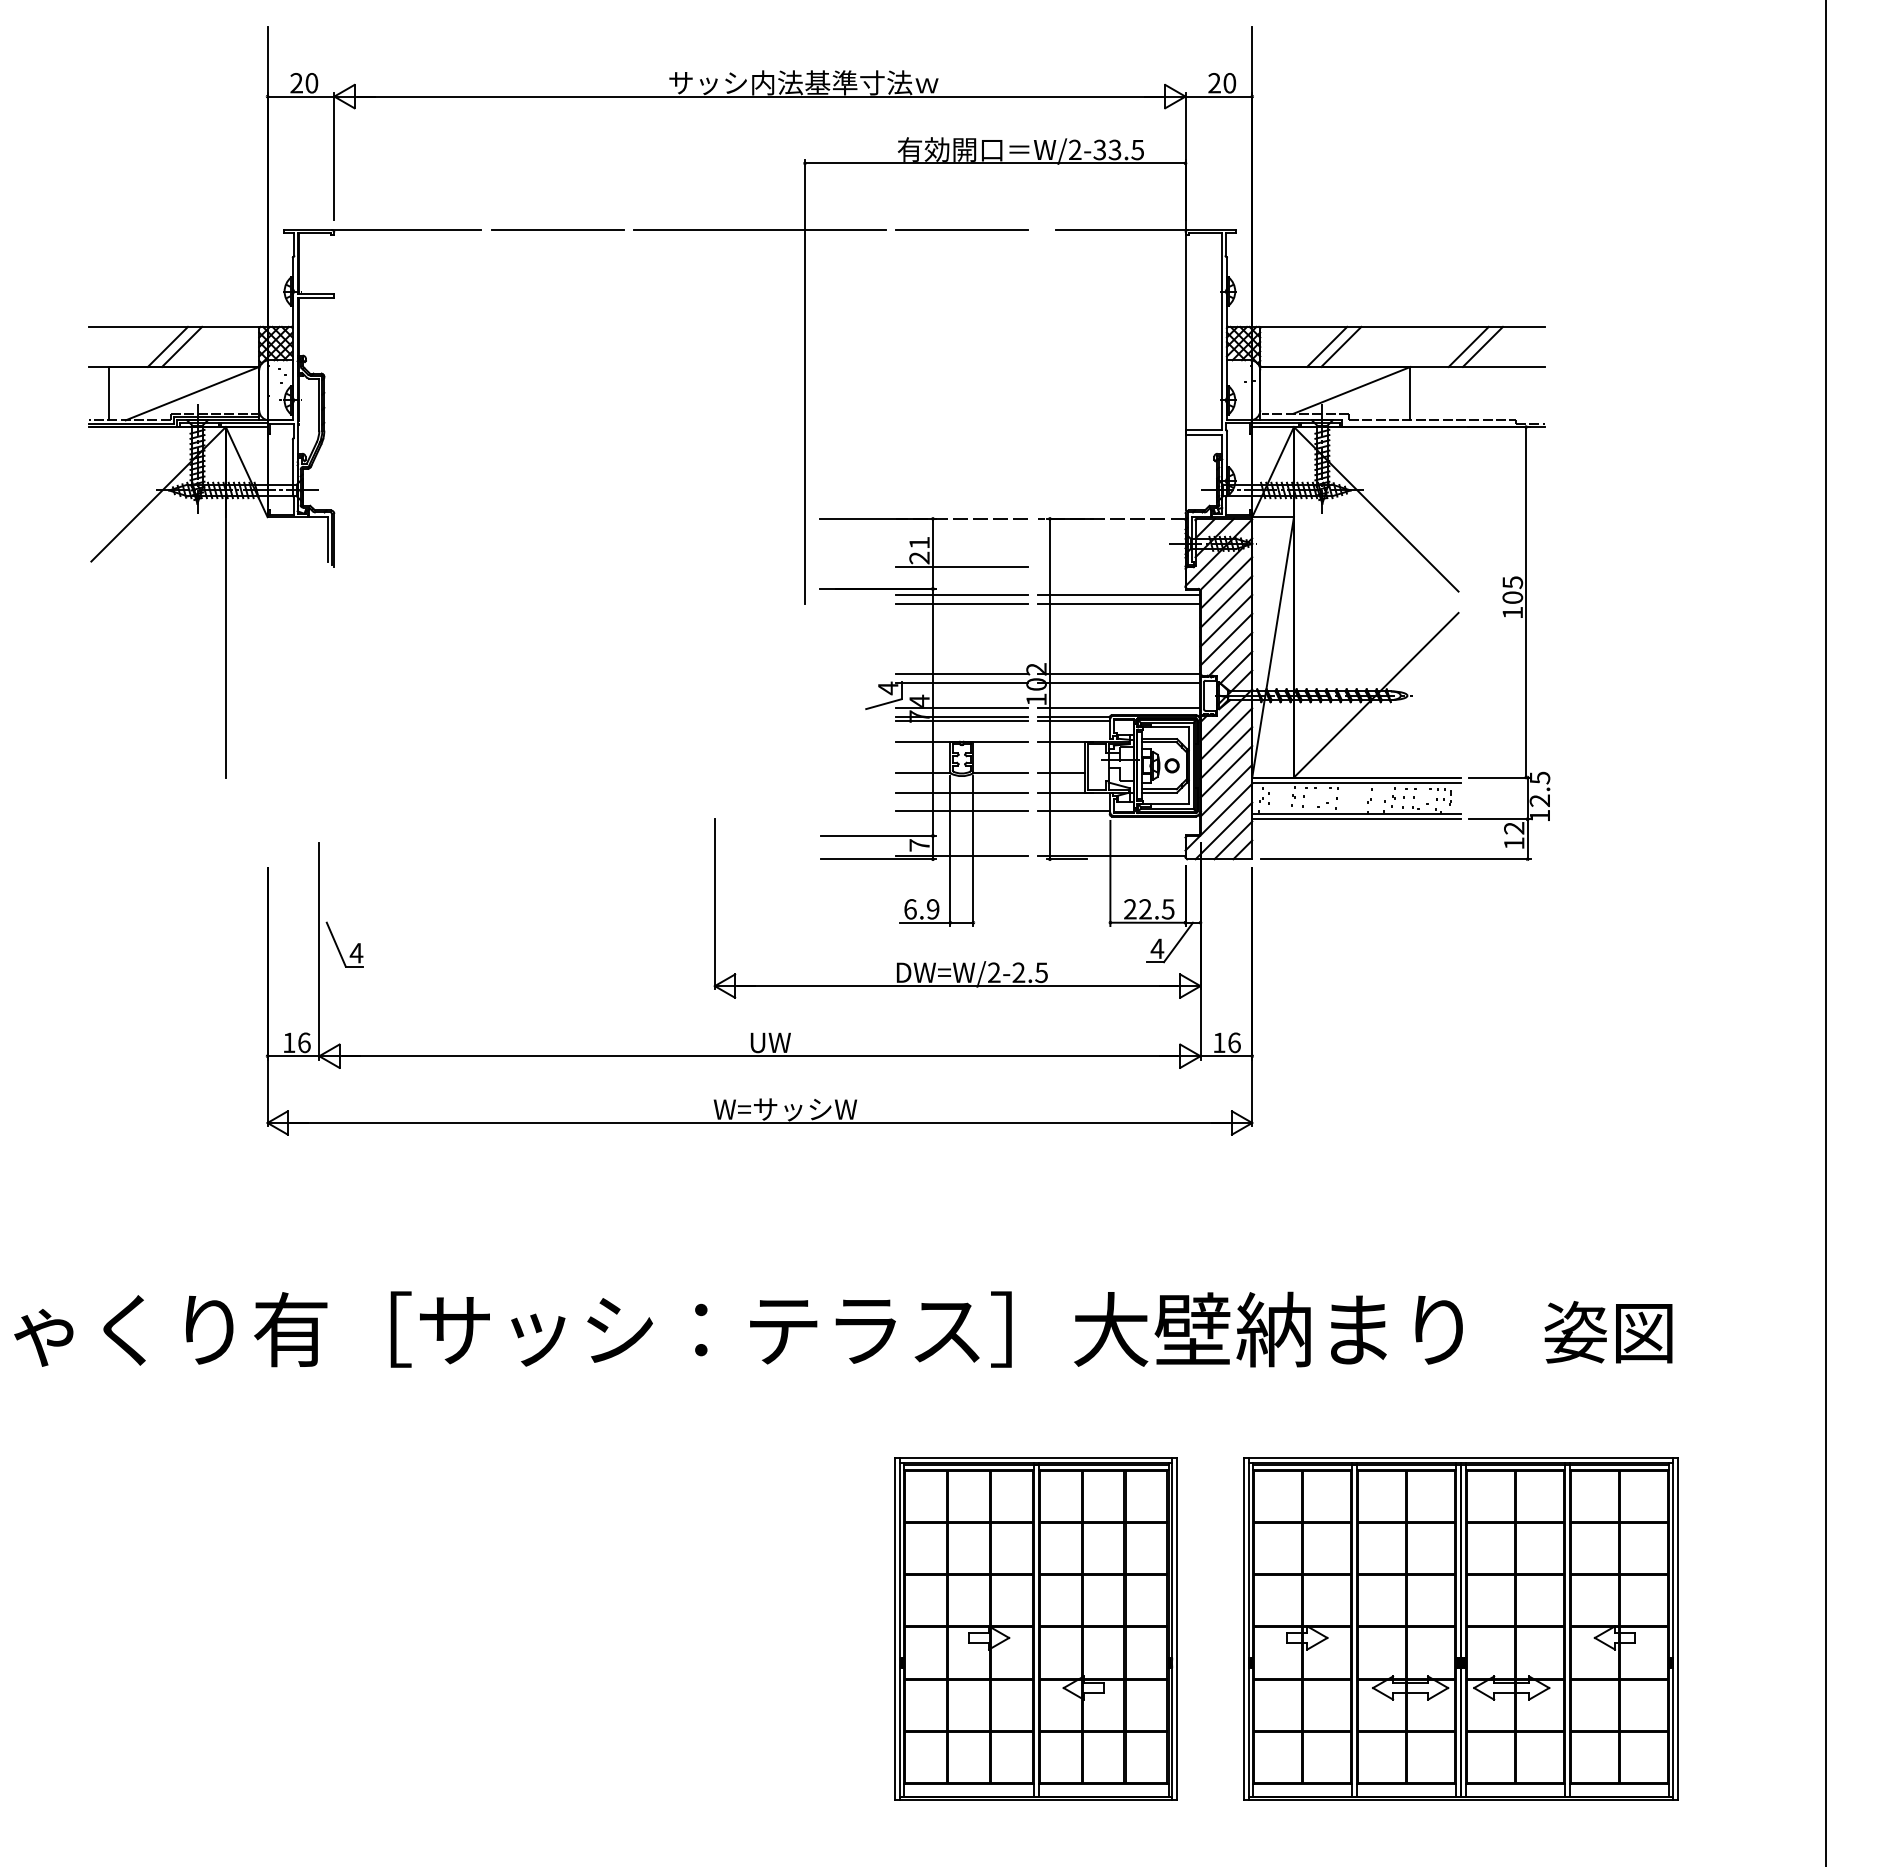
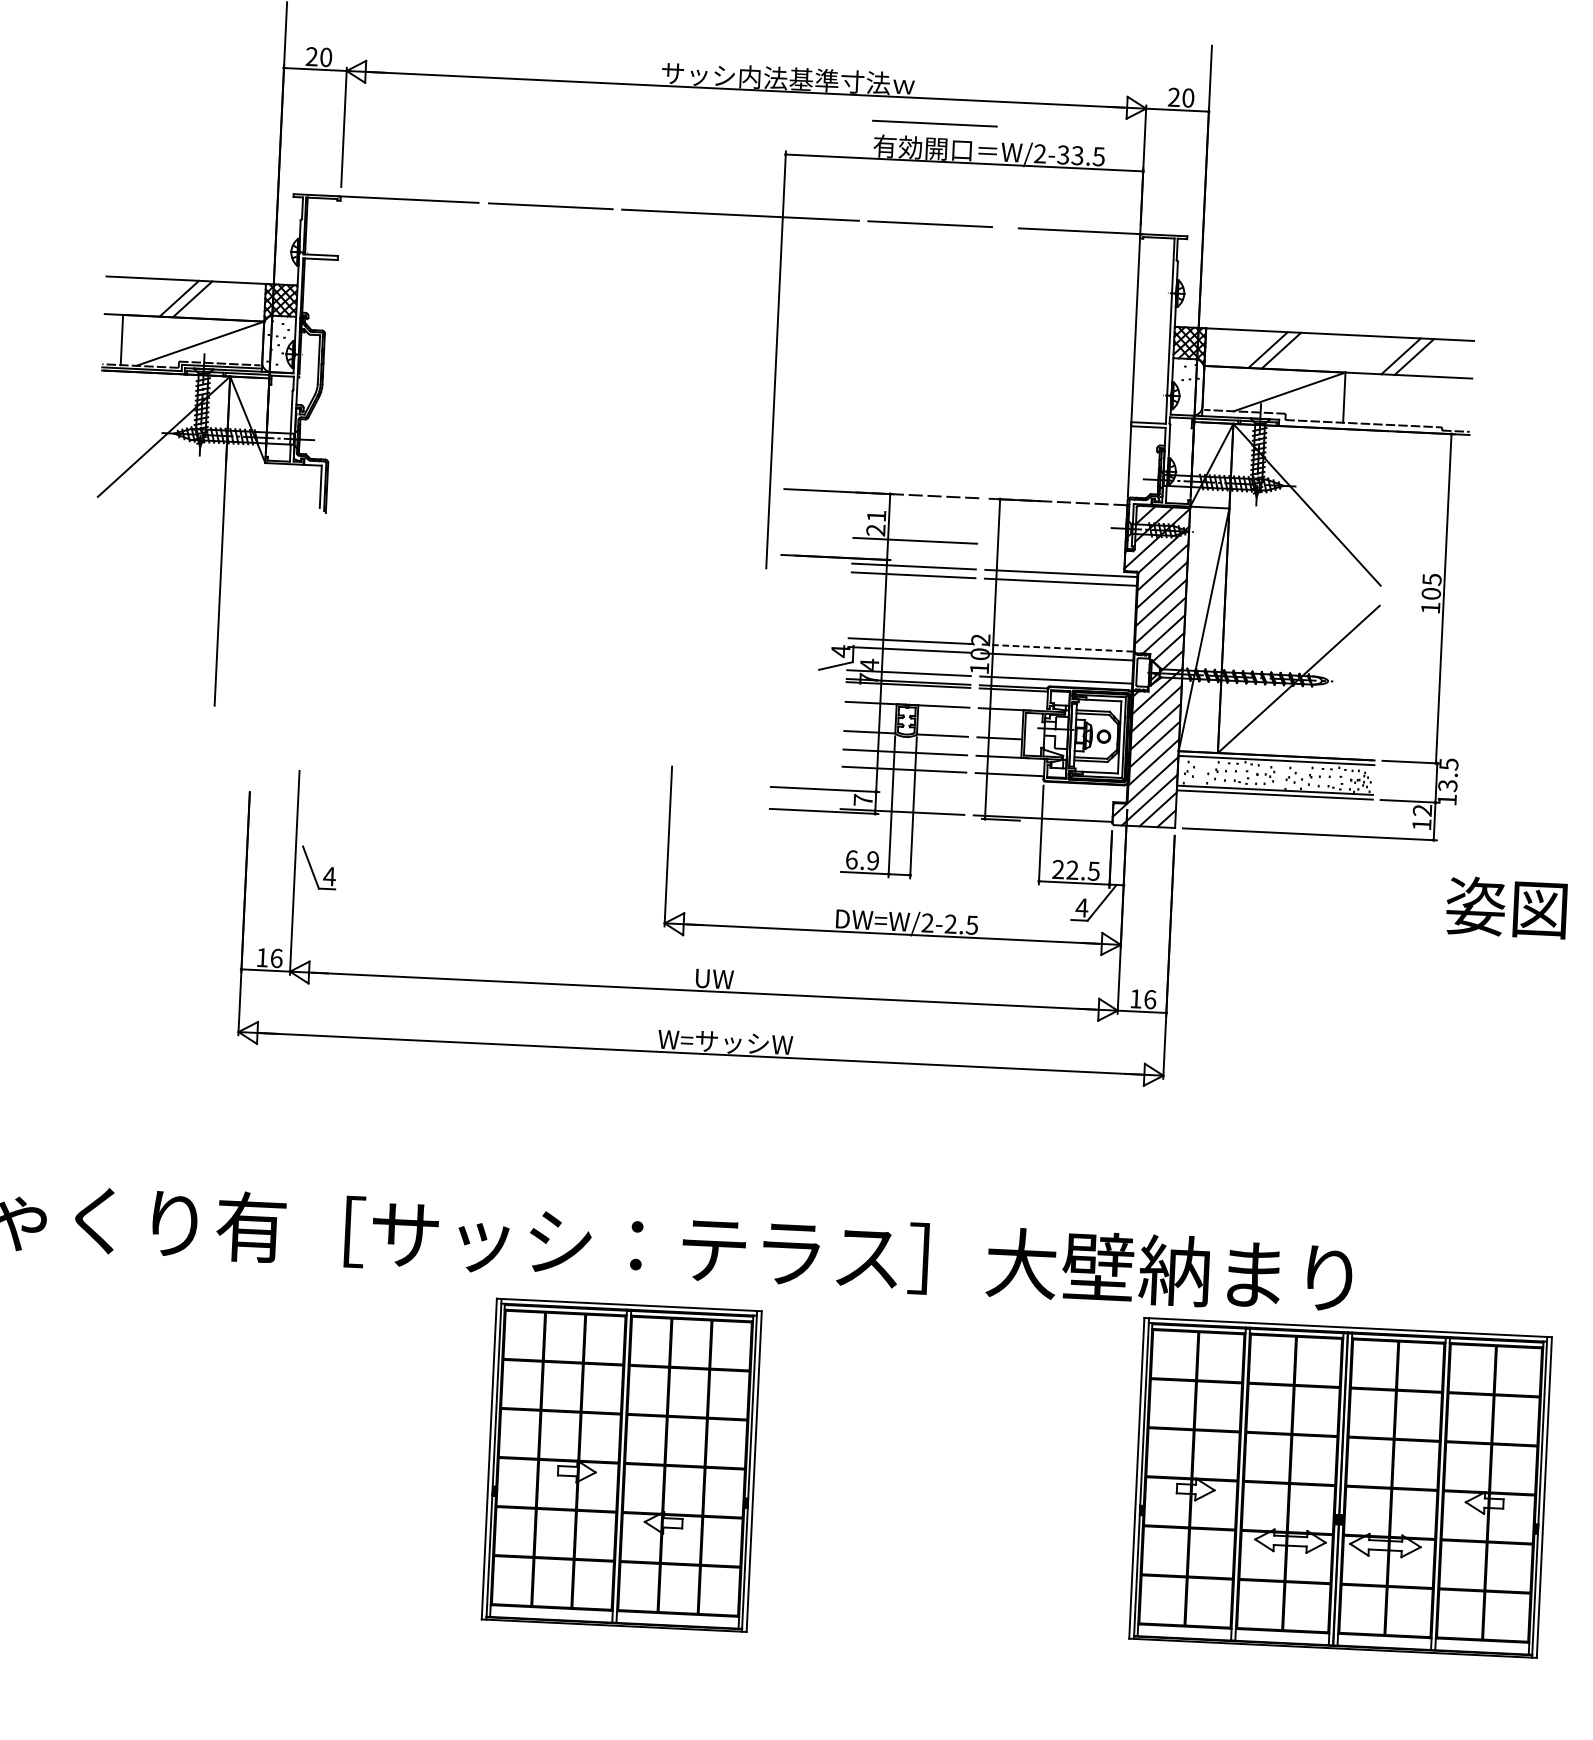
line: (961, 122) -> (934, 123), added
line: (1118, 674) -> (1057, 648), solid -> dashed
text: (1540, 800) -> (1448, 785), 12.5 -> 13.5
text: (1608, 1332) -> (1506, 907), moved
part: (1035, 1628) -> (620, 1464), moved
part: (1460, 1628) -> (1340, 1487), moved

